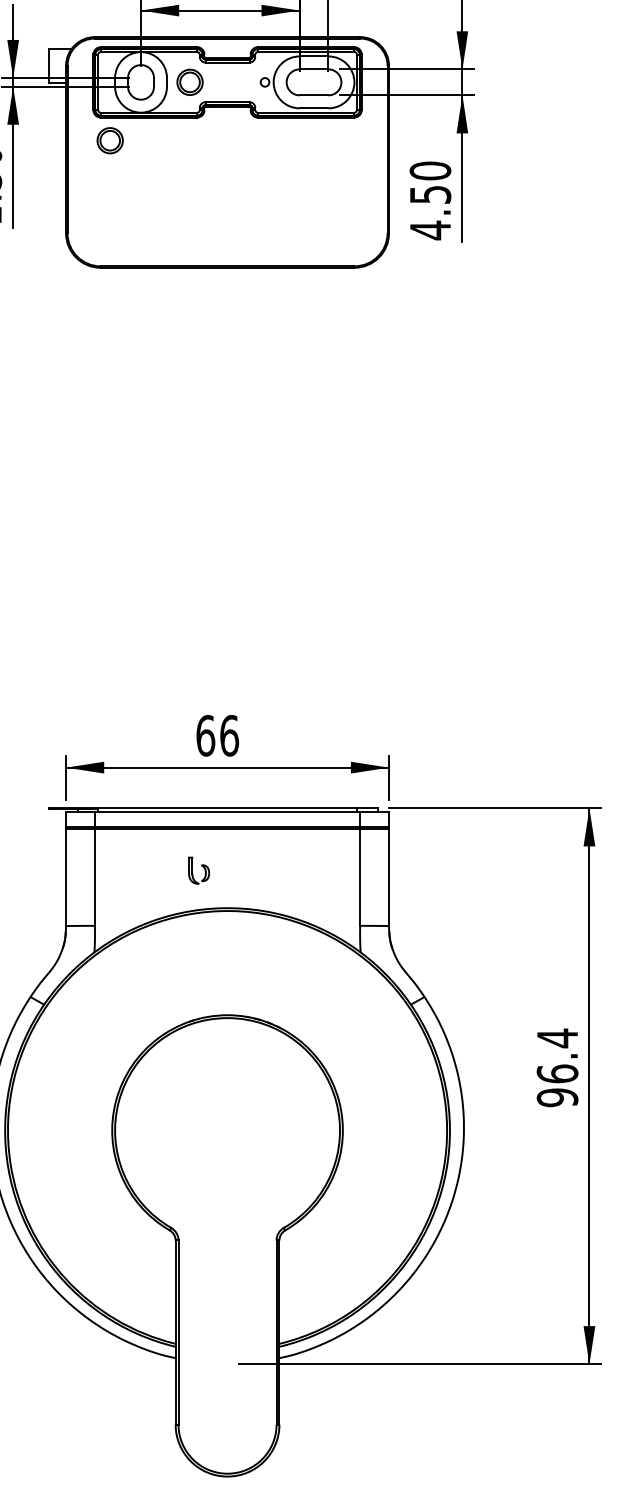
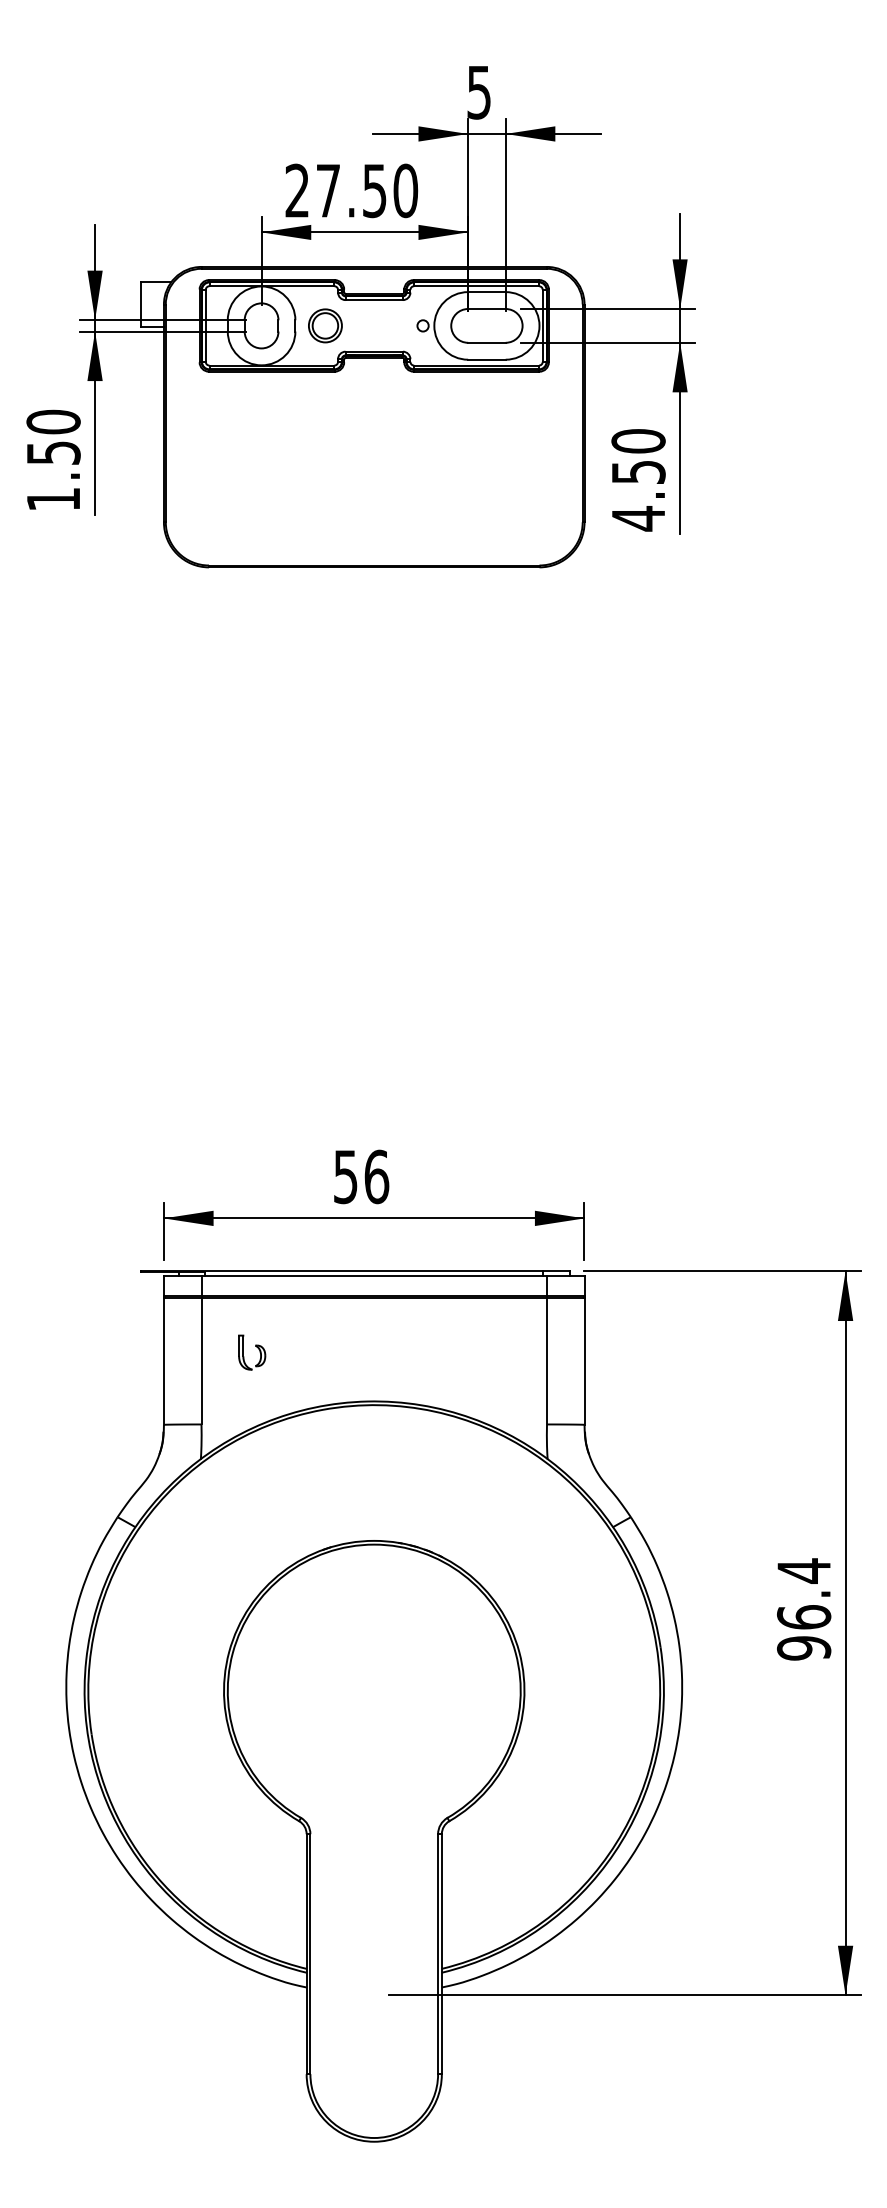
part: (110, 140) -> (221, 401), removed
text: (205, 735) -> (345, 1176), 66 -> 56
part: (202, 866) -> (256, 1347), moved

